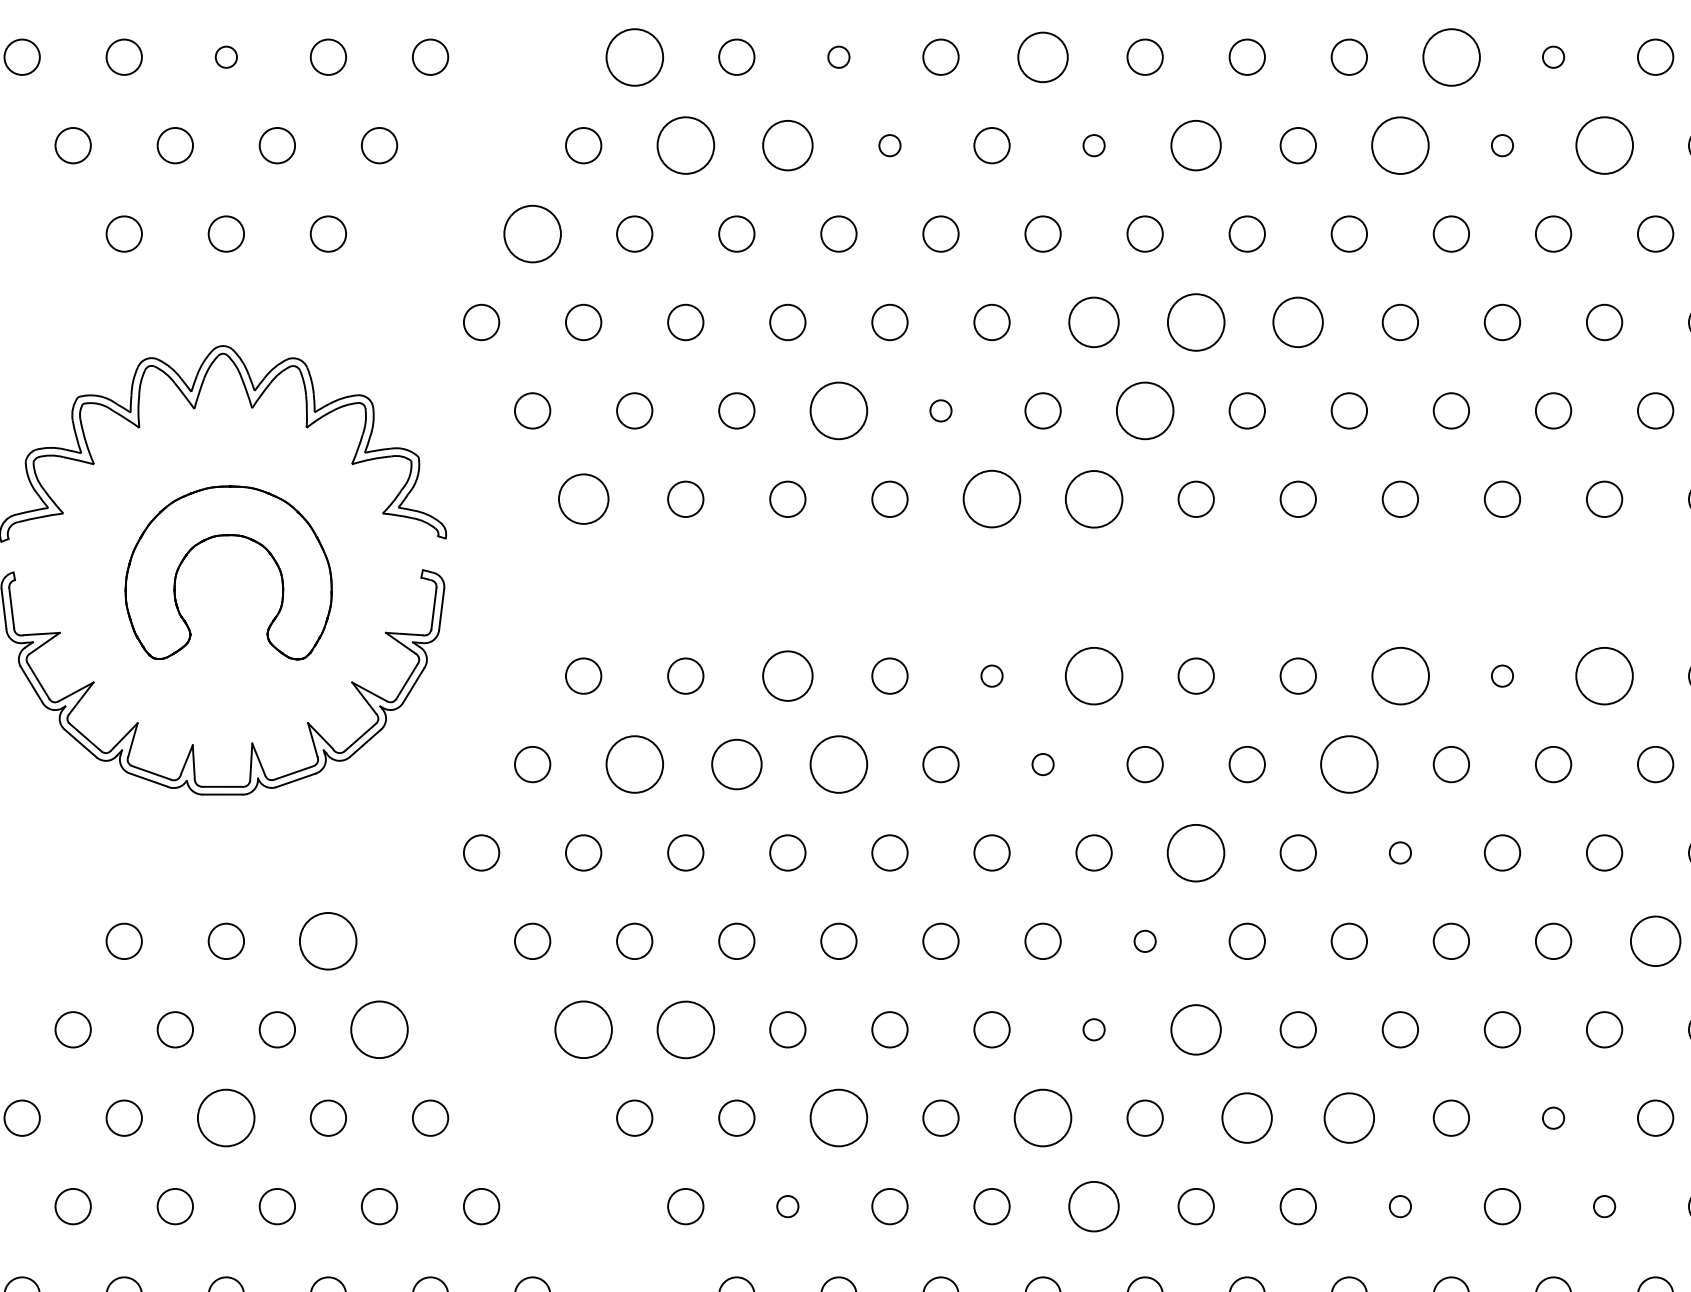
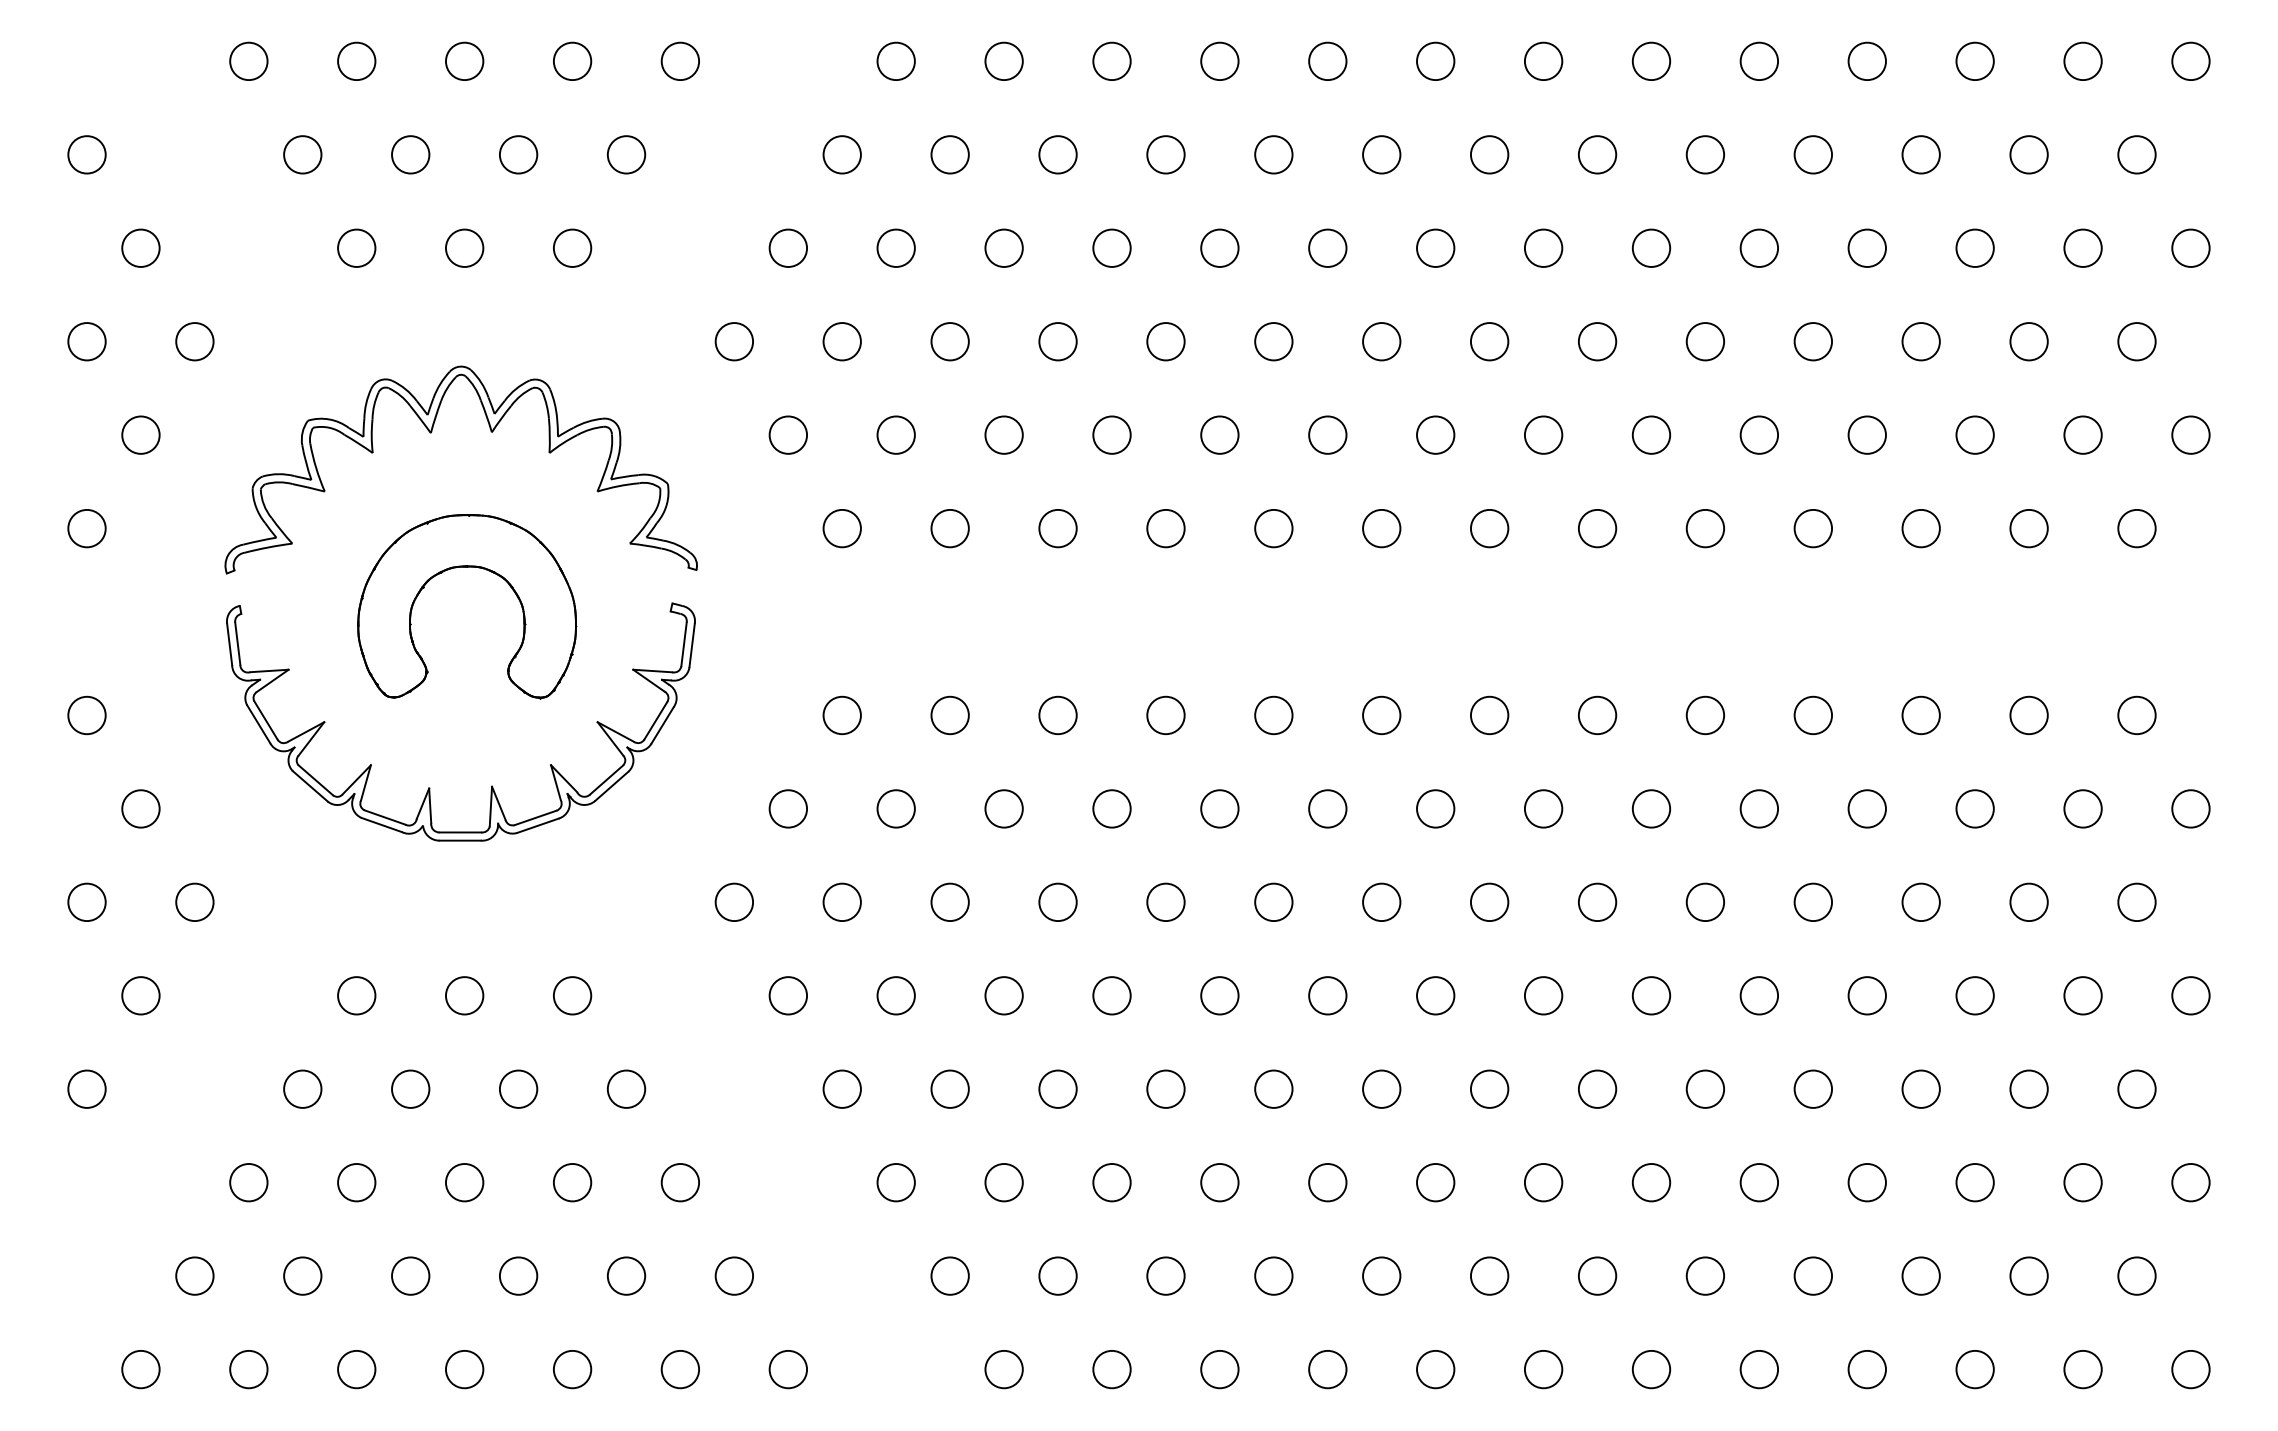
circle: (634, 56) -> (895, 60), size x0.62
circle: (1042, 56) -> (1327, 60), size x0.71
circle: (1450, 56) -> (1758, 60), size x0.62
circle: (226, 57) -> (464, 61), size x1.67
circle: (838, 57) -> (1111, 61), size x1.67
circle: (1552, 57) -> (1866, 61), size x1.67
circle: (685, 145) -> (949, 154), size x0.62
circle: (787, 145) -> (1057, 154), size x0.71
circle: (889, 145) -> (1165, 154), size x1.67
circle: (1093, 145) -> (1381, 154), size x1.67
circle: (1196, 145) -> (1489, 154), size x0.71
circle: (1400, 145) -> (1705, 154), size x0.62
circle: (1502, 145) -> (1813, 154), size x1.67
circle: (1603, 145) -> (1920, 154), size x0.62
circle: (532, 233) -> (788, 247), size x0.62
circle: (1093, 322) -> (1381, 341), size x0.71
circle: (1196, 322) -> (1489, 341), size x0.62
circle: (1298, 322) -> (1597, 341), size x0.71
circle: (838, 410) -> (1111, 434), size x0.62
circle: (940, 410) -> (1219, 434), size x1.67
circle: (1144, 410) -> (1435, 434), size x0.62
circle: (582, 499) -> (841, 528), size x0.71
circle: (991, 499) -> (1273, 528), size x0.62
circle: (1093, 499) -> (1381, 528), size x0.62
circle: (787, 676) -> (1057, 715), size x0.71
circle: (991, 676) -> (1273, 715), size x1.67
circle: (1093, 676) -> (1381, 715), size x0.62
circle: (1399, 676) -> (1704, 715), size x0.62
circle: (1502, 676) -> (1813, 715), size x1.67
circle: (1603, 676) -> (1920, 715), size x0.62
circle: (634, 764) -> (895, 808), size x0.62
circle: (736, 764) -> (1003, 808), size x0.71
circle: (838, 764) -> (1111, 808), size x0.62
circle: (1042, 764) -> (1327, 808), size x1.67
circle: (1349, 764) -> (1651, 808), size x0.62
circle: (1196, 852) -> (1489, 901), size x0.62
circle: (1400, 853) -> (1705, 902), size x1.67
circle: (328, 941) -> (572, 995), size x0.62
circle: (1144, 941) -> (1435, 995), size x1.67
circle: (1654, 941) -> (1974, 995), size x0.71
circle: (379, 1029) -> (626, 1088), size x0.62
circle: (582, 1029) -> (841, 1088), size x0.62
circle: (685, 1029) -> (949, 1088), size x0.62
circle: (1093, 1029) -> (1381, 1088), size x1.67
circle: (1196, 1029) -> (1489, 1088), size x0.71
circle: (226, 1118) -> (464, 1182), size x0.62
circle: (838, 1118) -> (1111, 1182), size x0.62
circle: (1042, 1118) -> (1327, 1182), size x0.62
circle: (1247, 1118) -> (1543, 1182), size x0.71
circle: (1349, 1118) -> (1651, 1182), size x0.71
circle: (1552, 1118) -> (1866, 1182), size x1.67
circle: (787, 1206) -> (1057, 1275), size x1.67
circle: (1093, 1206) -> (1381, 1275), size x0.71
circle: (1400, 1206) -> (1705, 1275), size x1.67
circle: (1603, 1206) -> (1920, 1275), size x1.67

